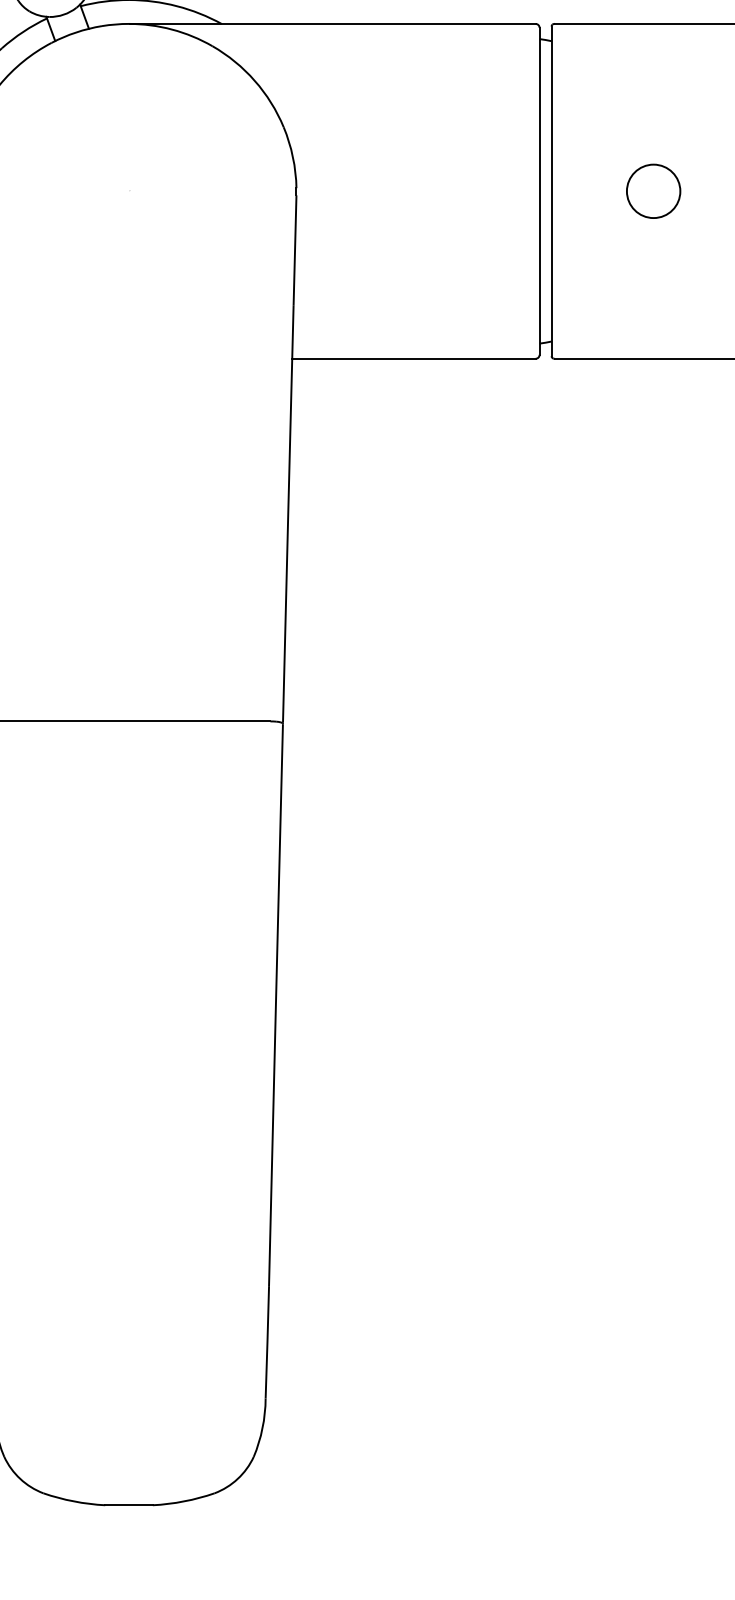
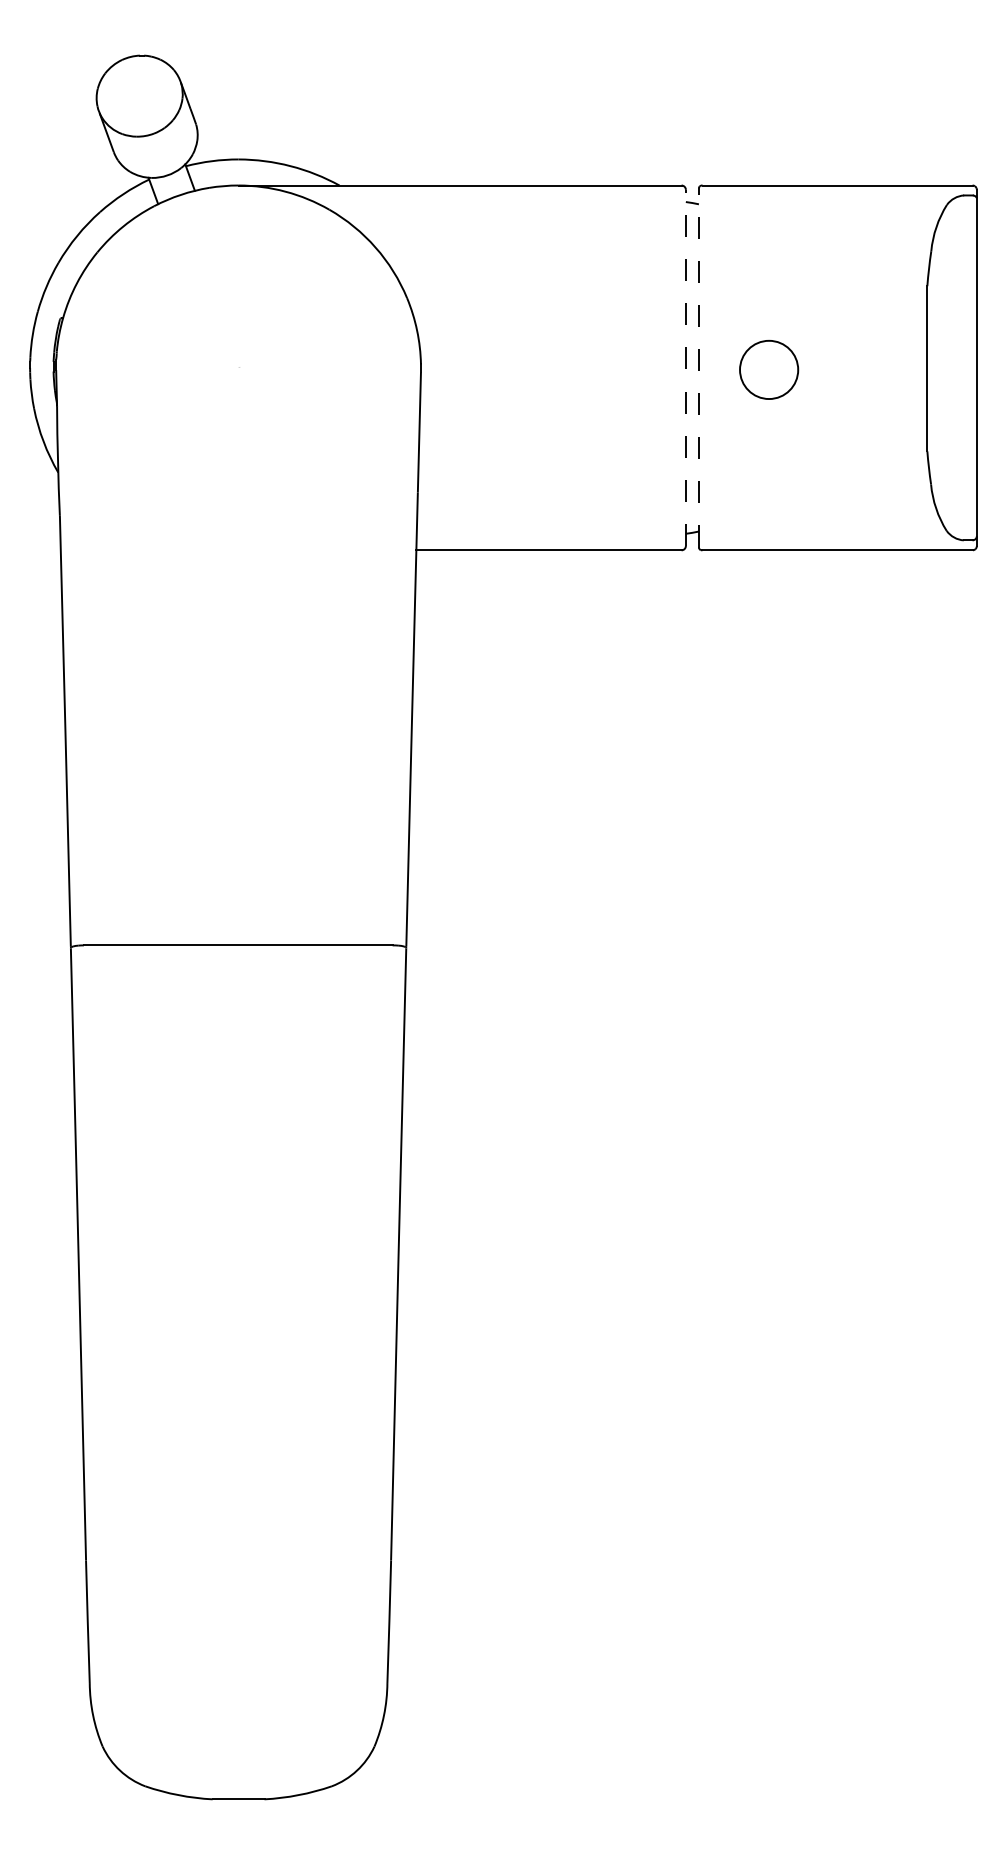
line: (539, 190) -> (685, 367), solid -> dashed
line: (551, 190) -> (698, 367), solid -> dashed
circle: (654, 190) -> (769, 369), moved

